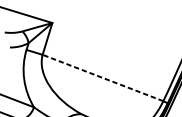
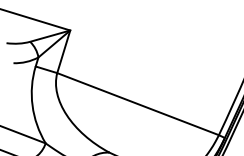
line: (103, 78) -> (138, 104), dashed -> solid

